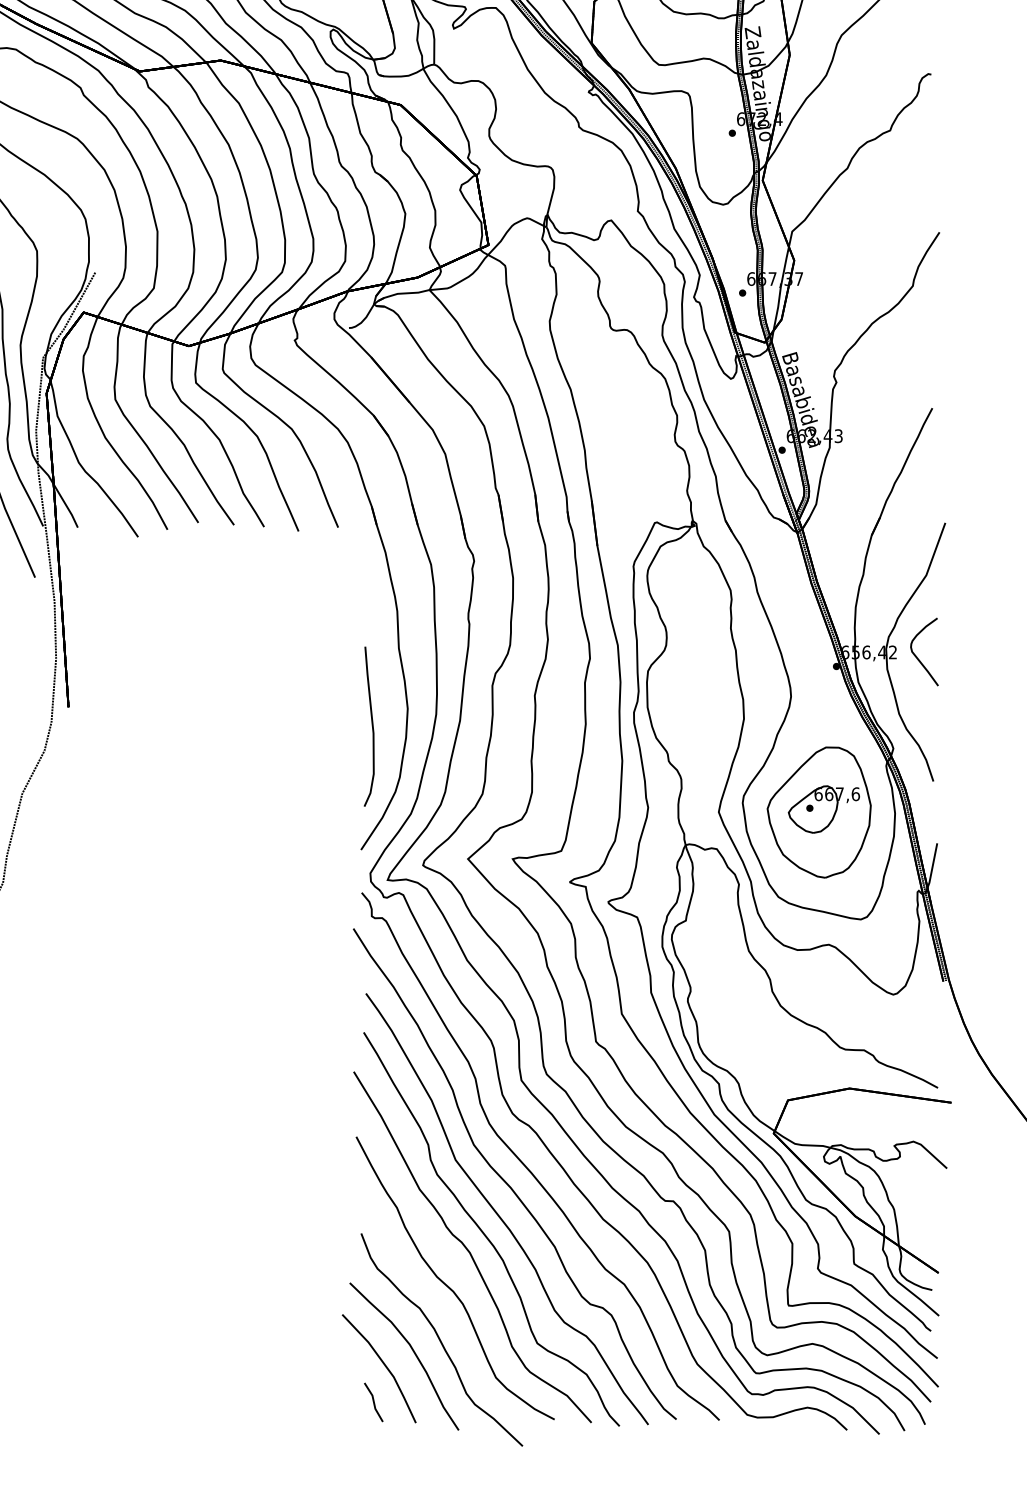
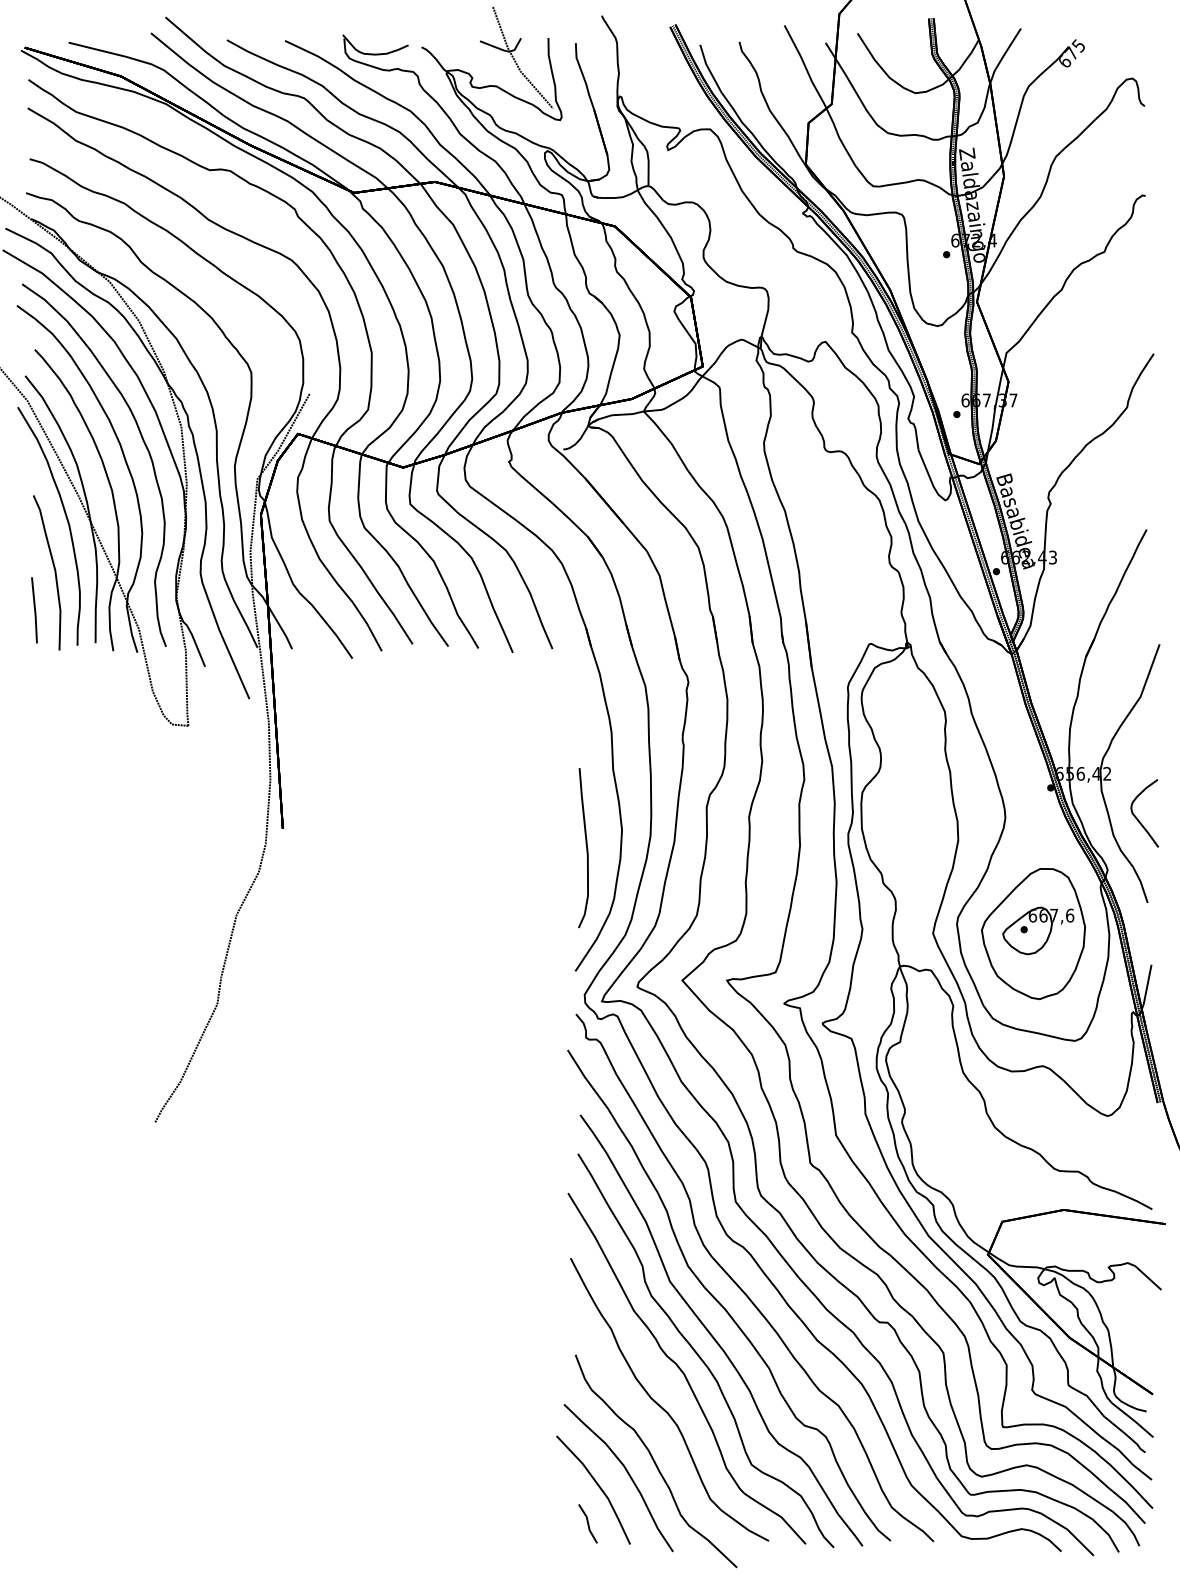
curve: (917, 656) -> (1137, 817), moved

